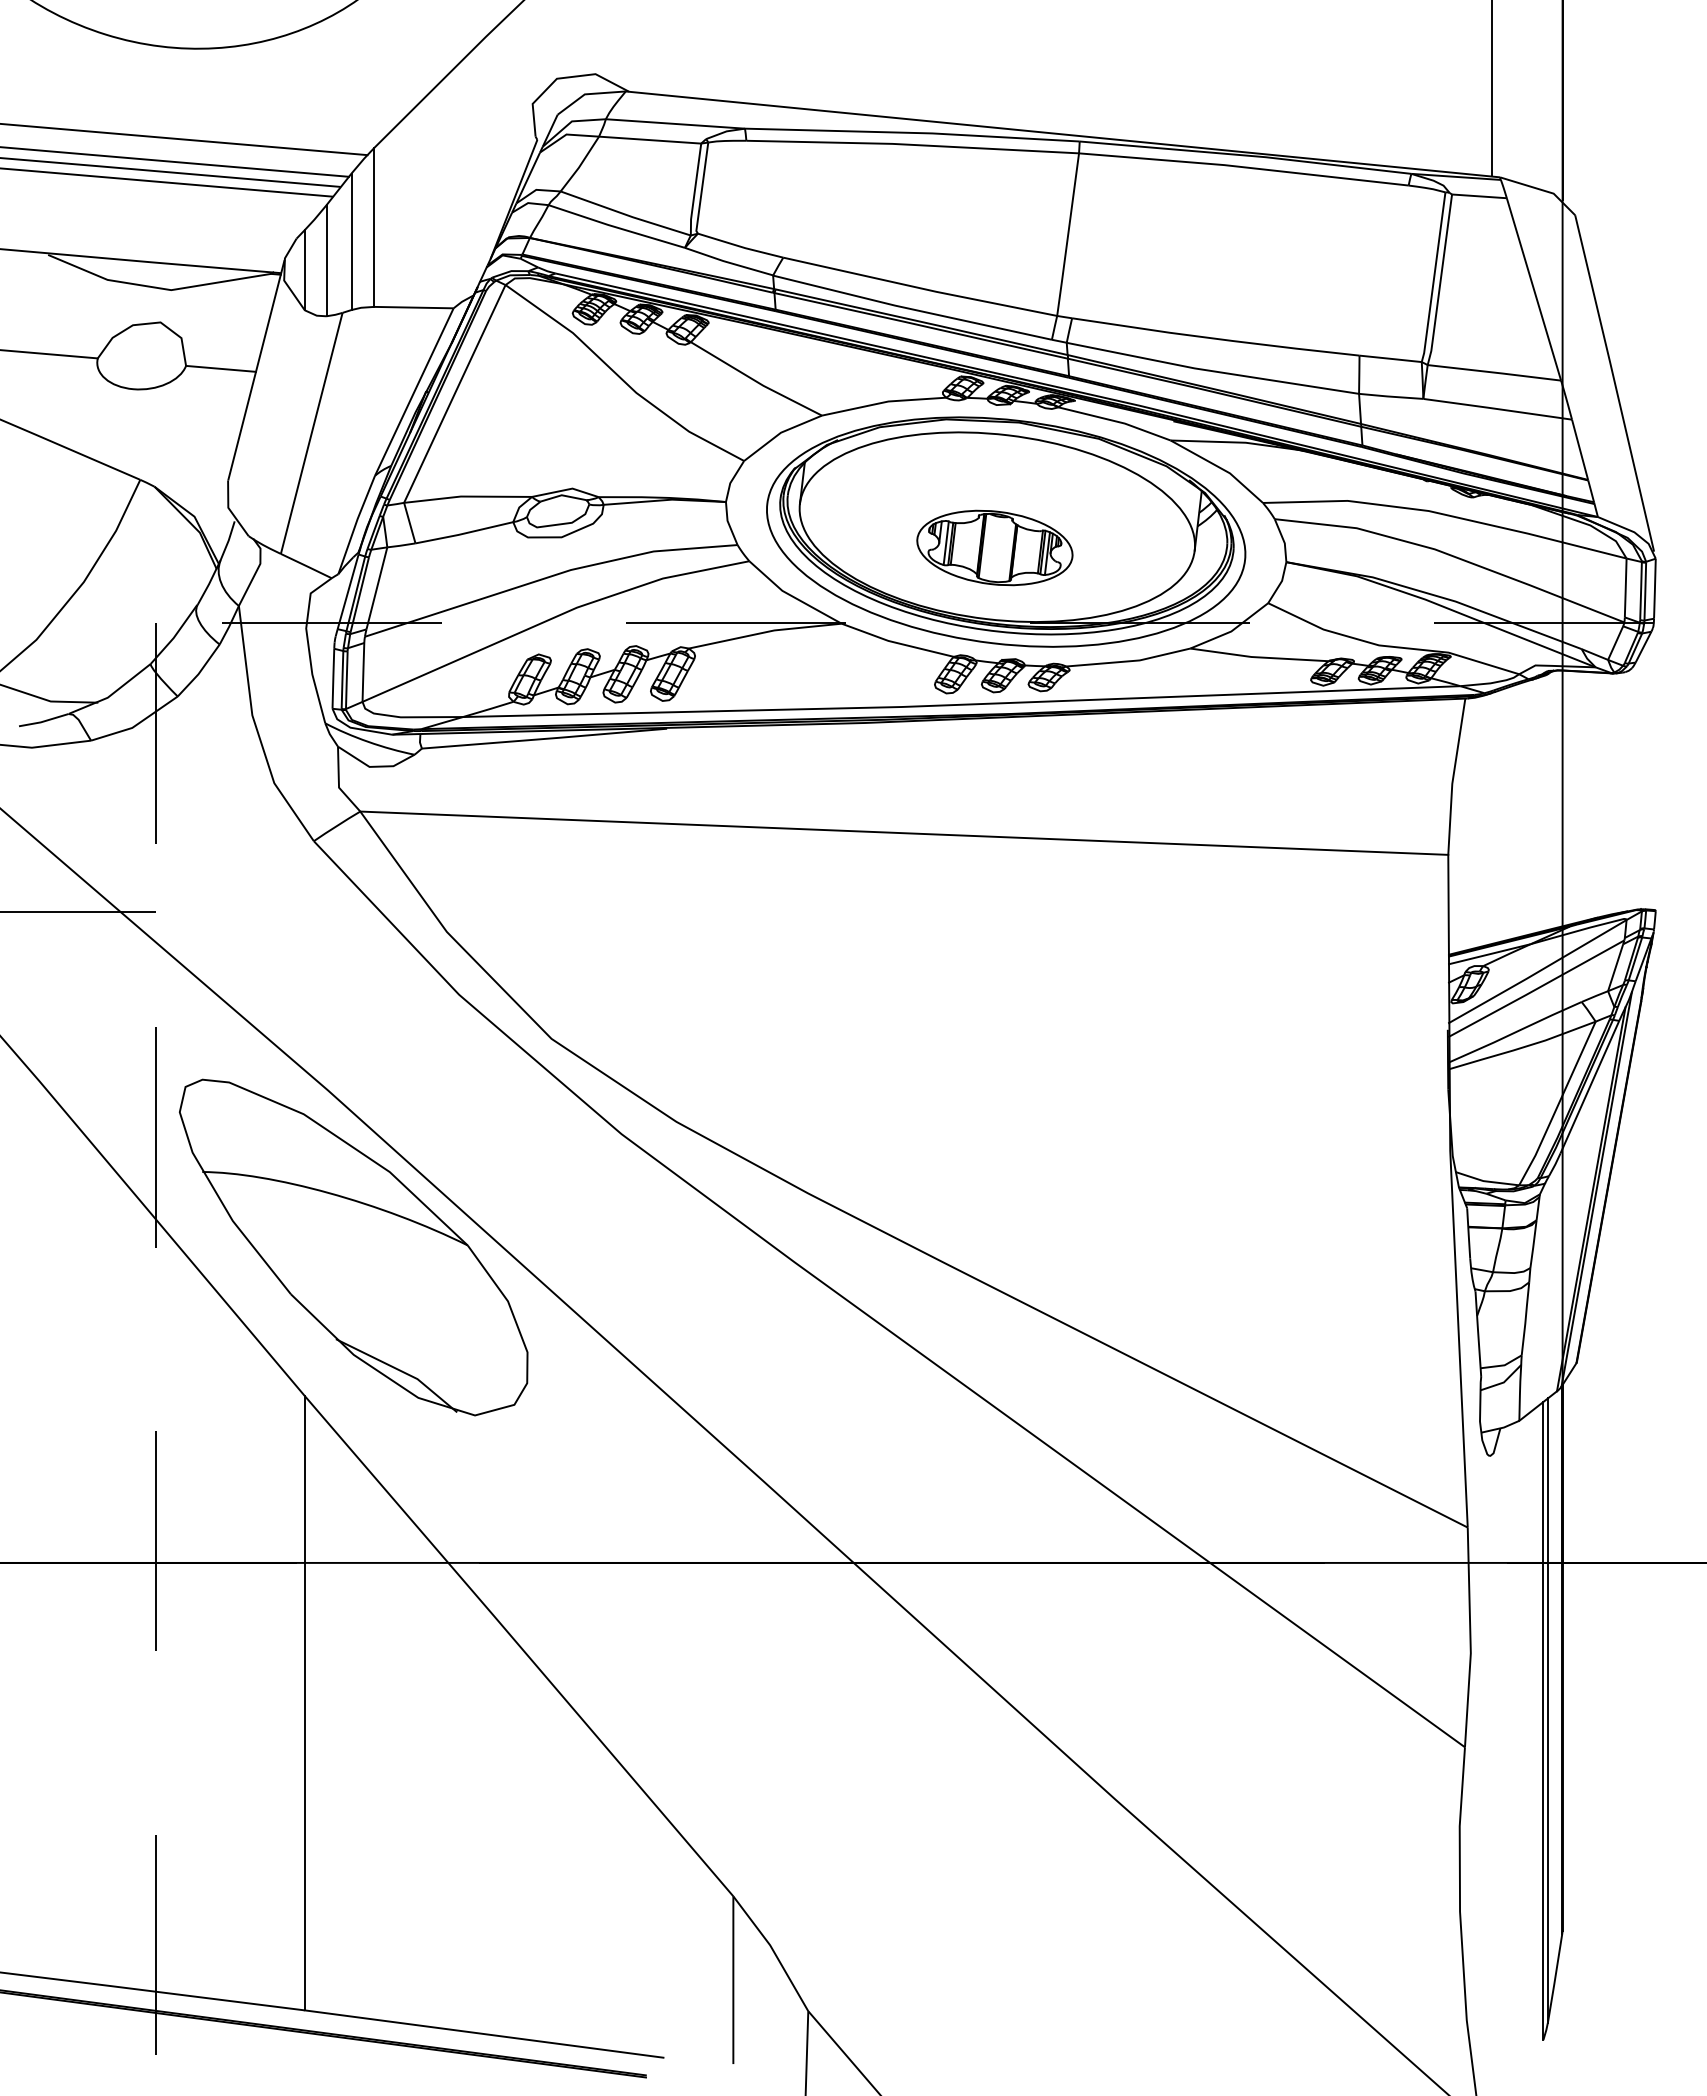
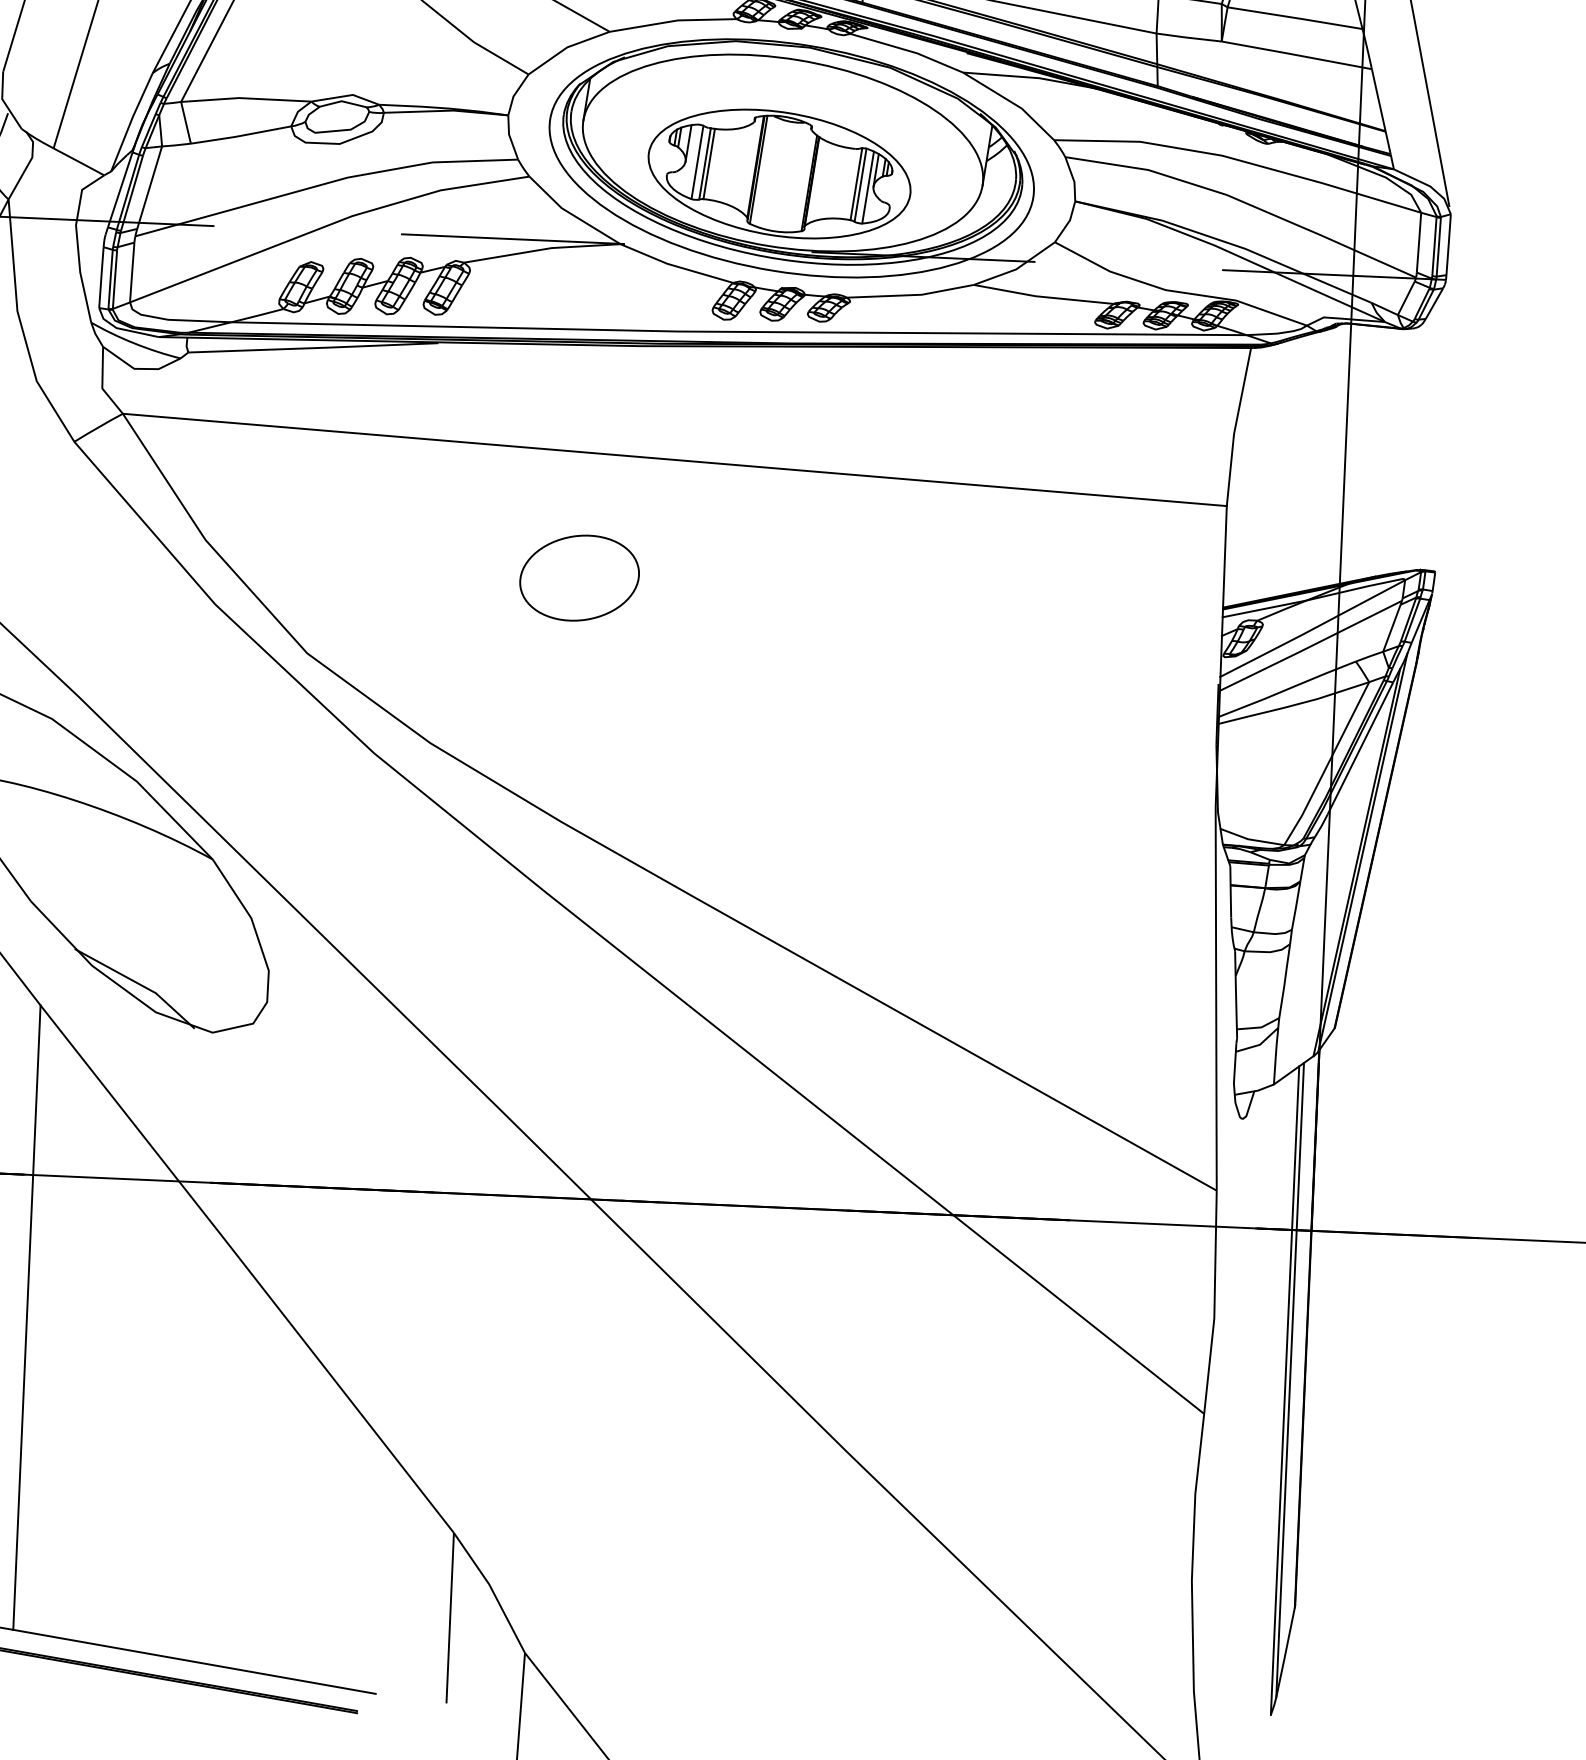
part: (994, 547) -> (779, 173), size x1.67
part: (815, 953) -> (579, 578), added

